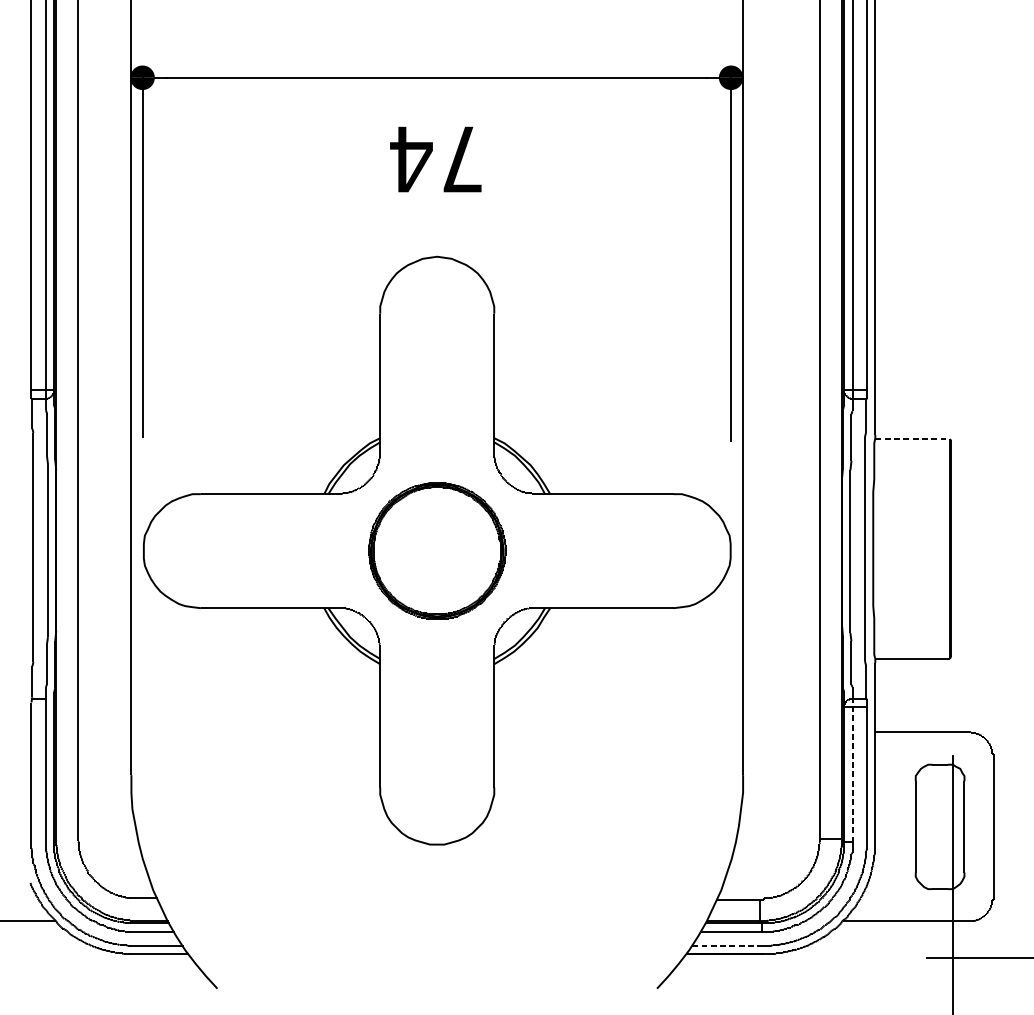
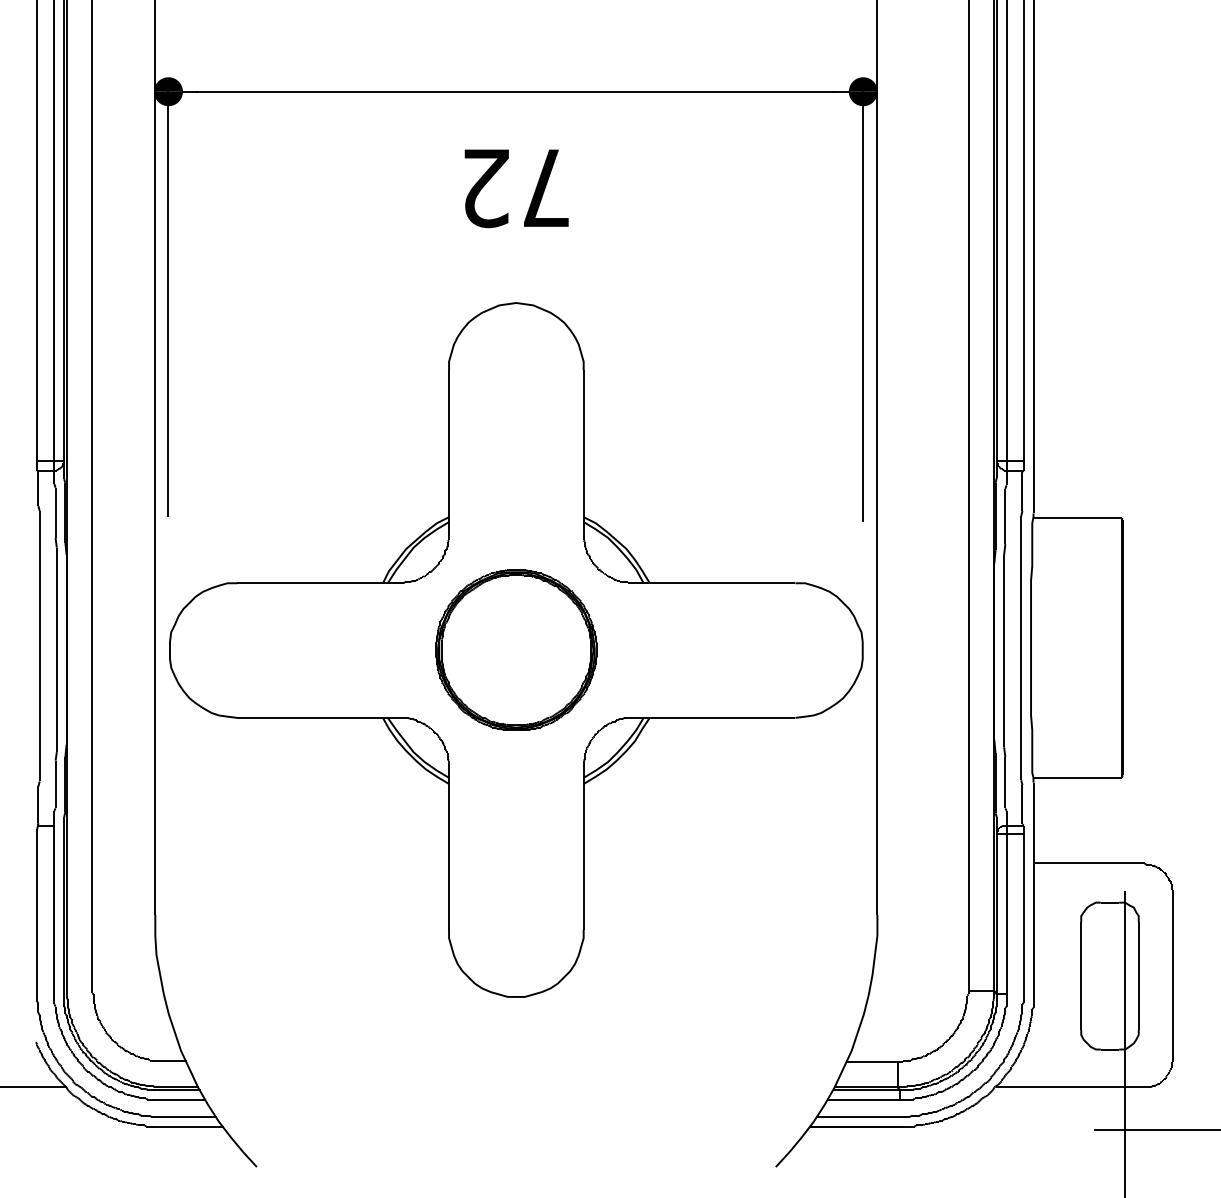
text: (411, 159) -> (485, 188), 74 -> 72
line: (913, 439) -> (1078, 518), dashed -> solid
line: (852, 770) -> (1006, 909), dashed -> solid
line: (727, 945) -> (858, 1116), dashed -> solid

